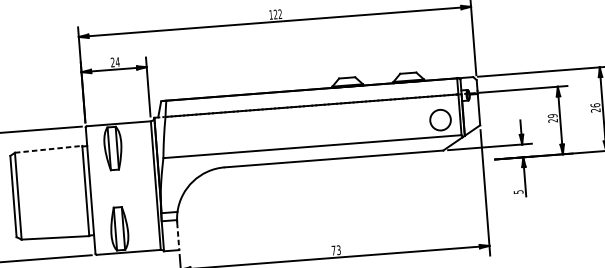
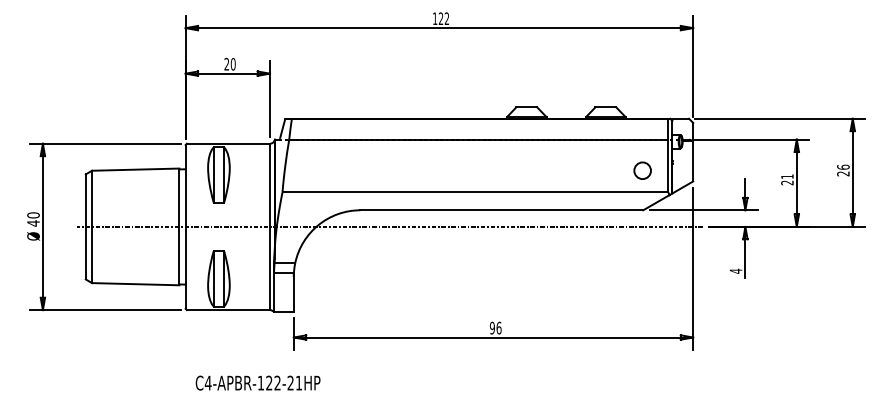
text: (117, 62) -> (232, 64), 24 -> 20
text: (552, 115) -> (787, 176), 29 -> 21
circle: (440, 119) -> (642, 170), size x0.62
line: (48, 149) -> (135, 169), dashed -> solid
line: (248, 178) -> (389, 226), added
text: (518, 191) -> (735, 270), 5 -> 4
line: (178, 236) -> (293, 294), dashed -> solid
text: (336, 249) -> (495, 327), 73 -> 96

